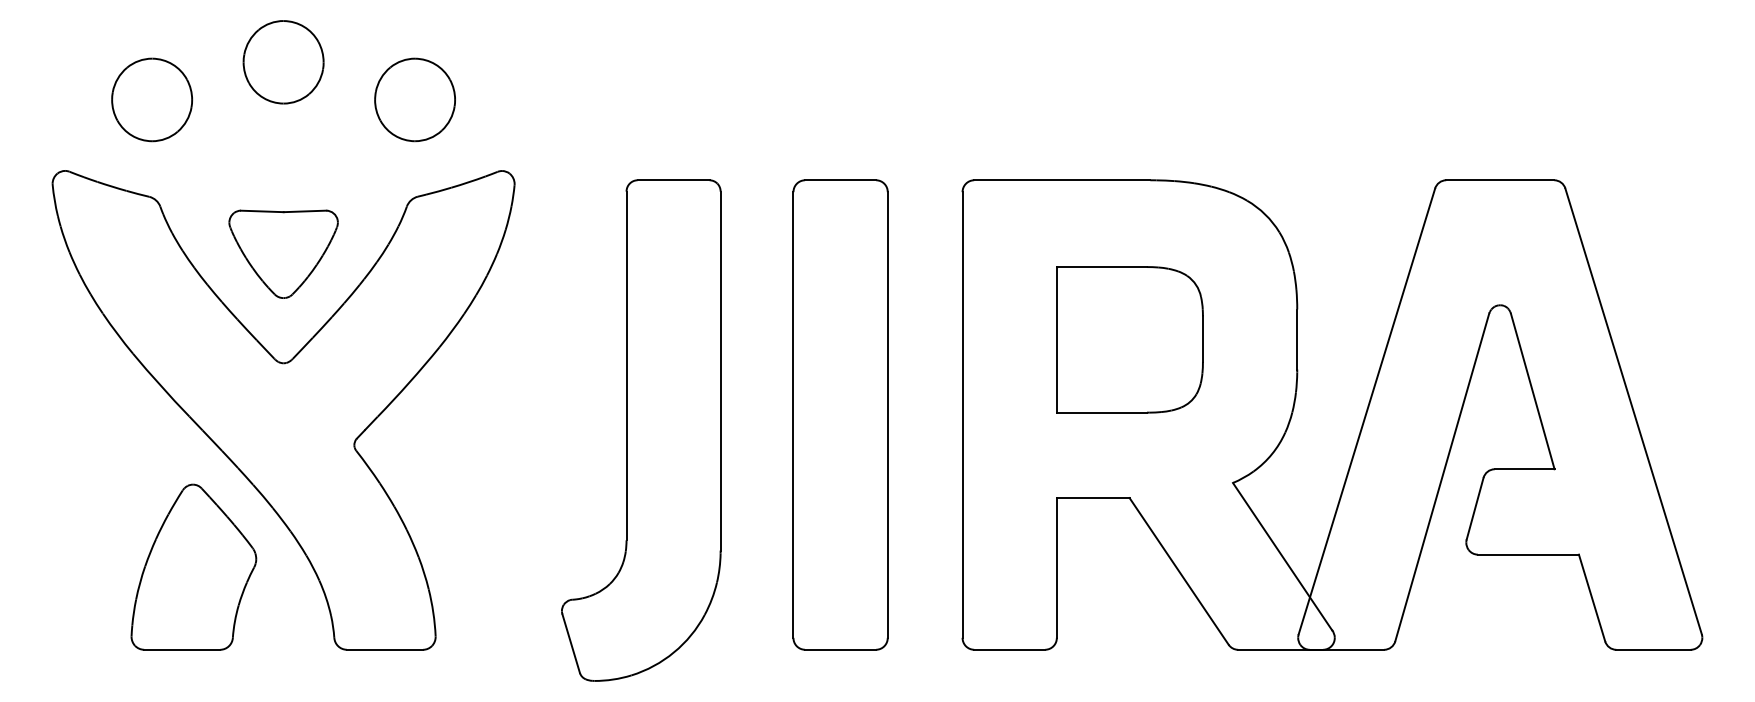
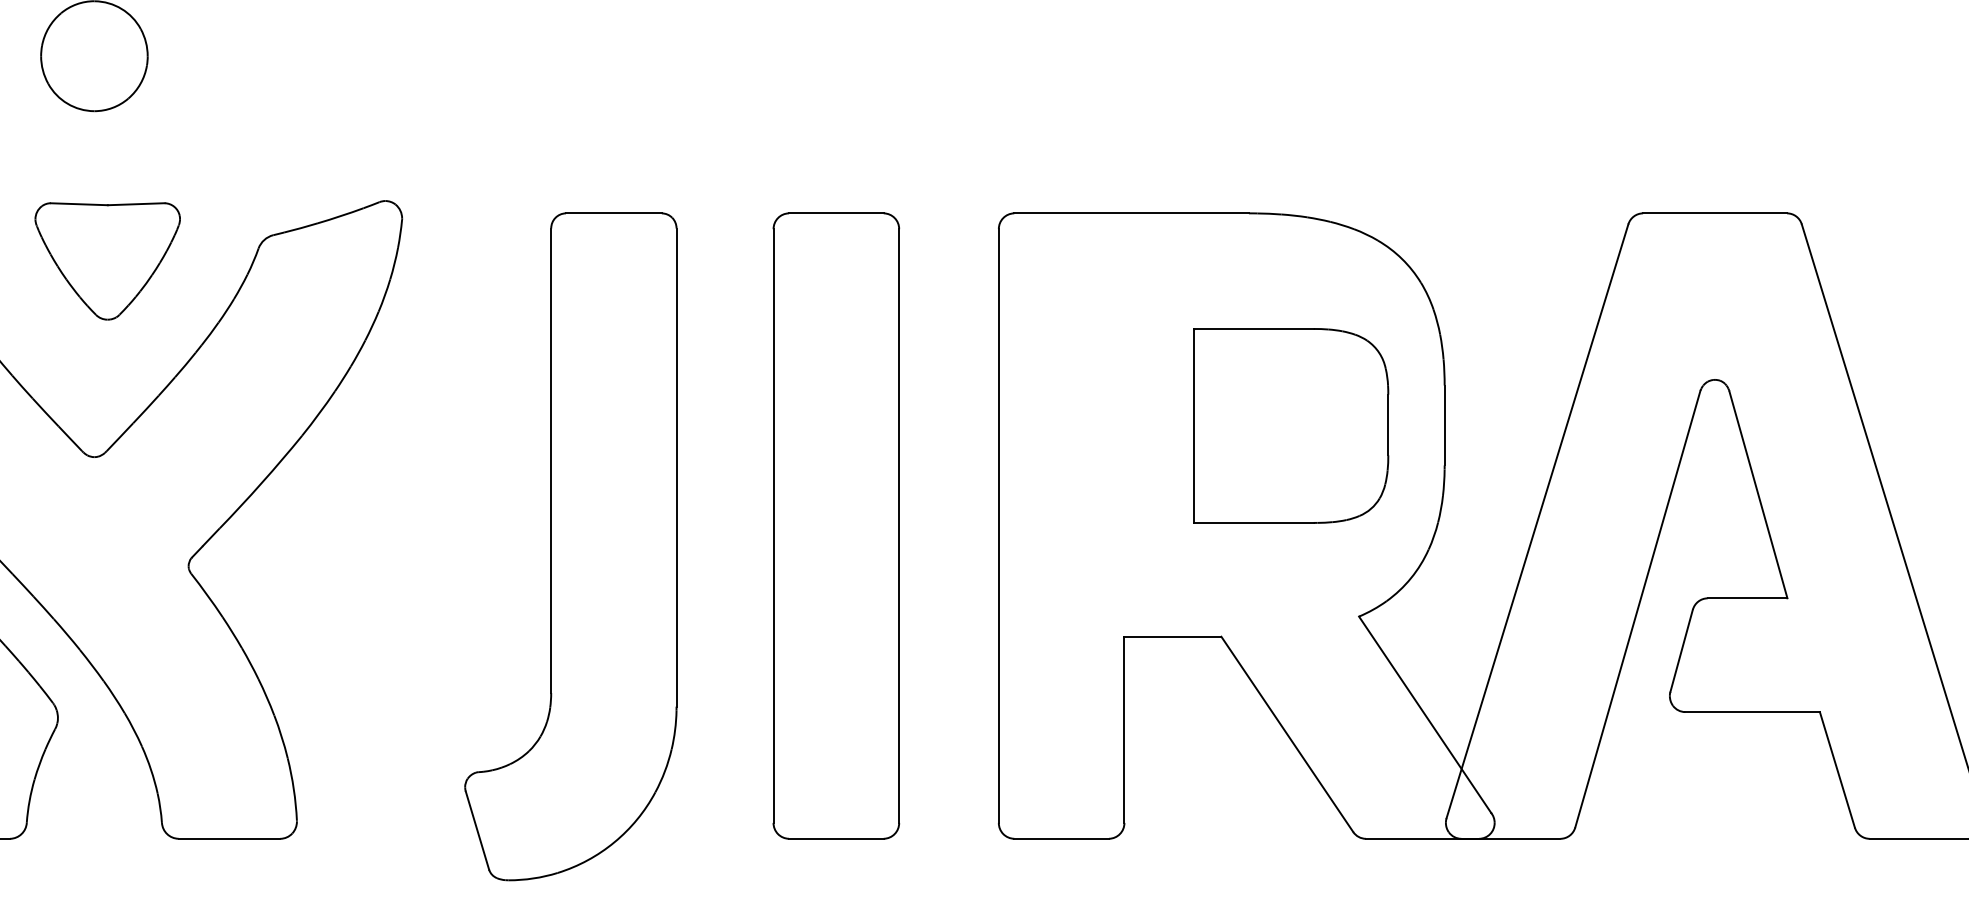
part: (414, 99) -> (268, 105), removed
part: (283, 253) -> (107, 260), moved
part: (1129, 339) -> (1290, 425), moved

